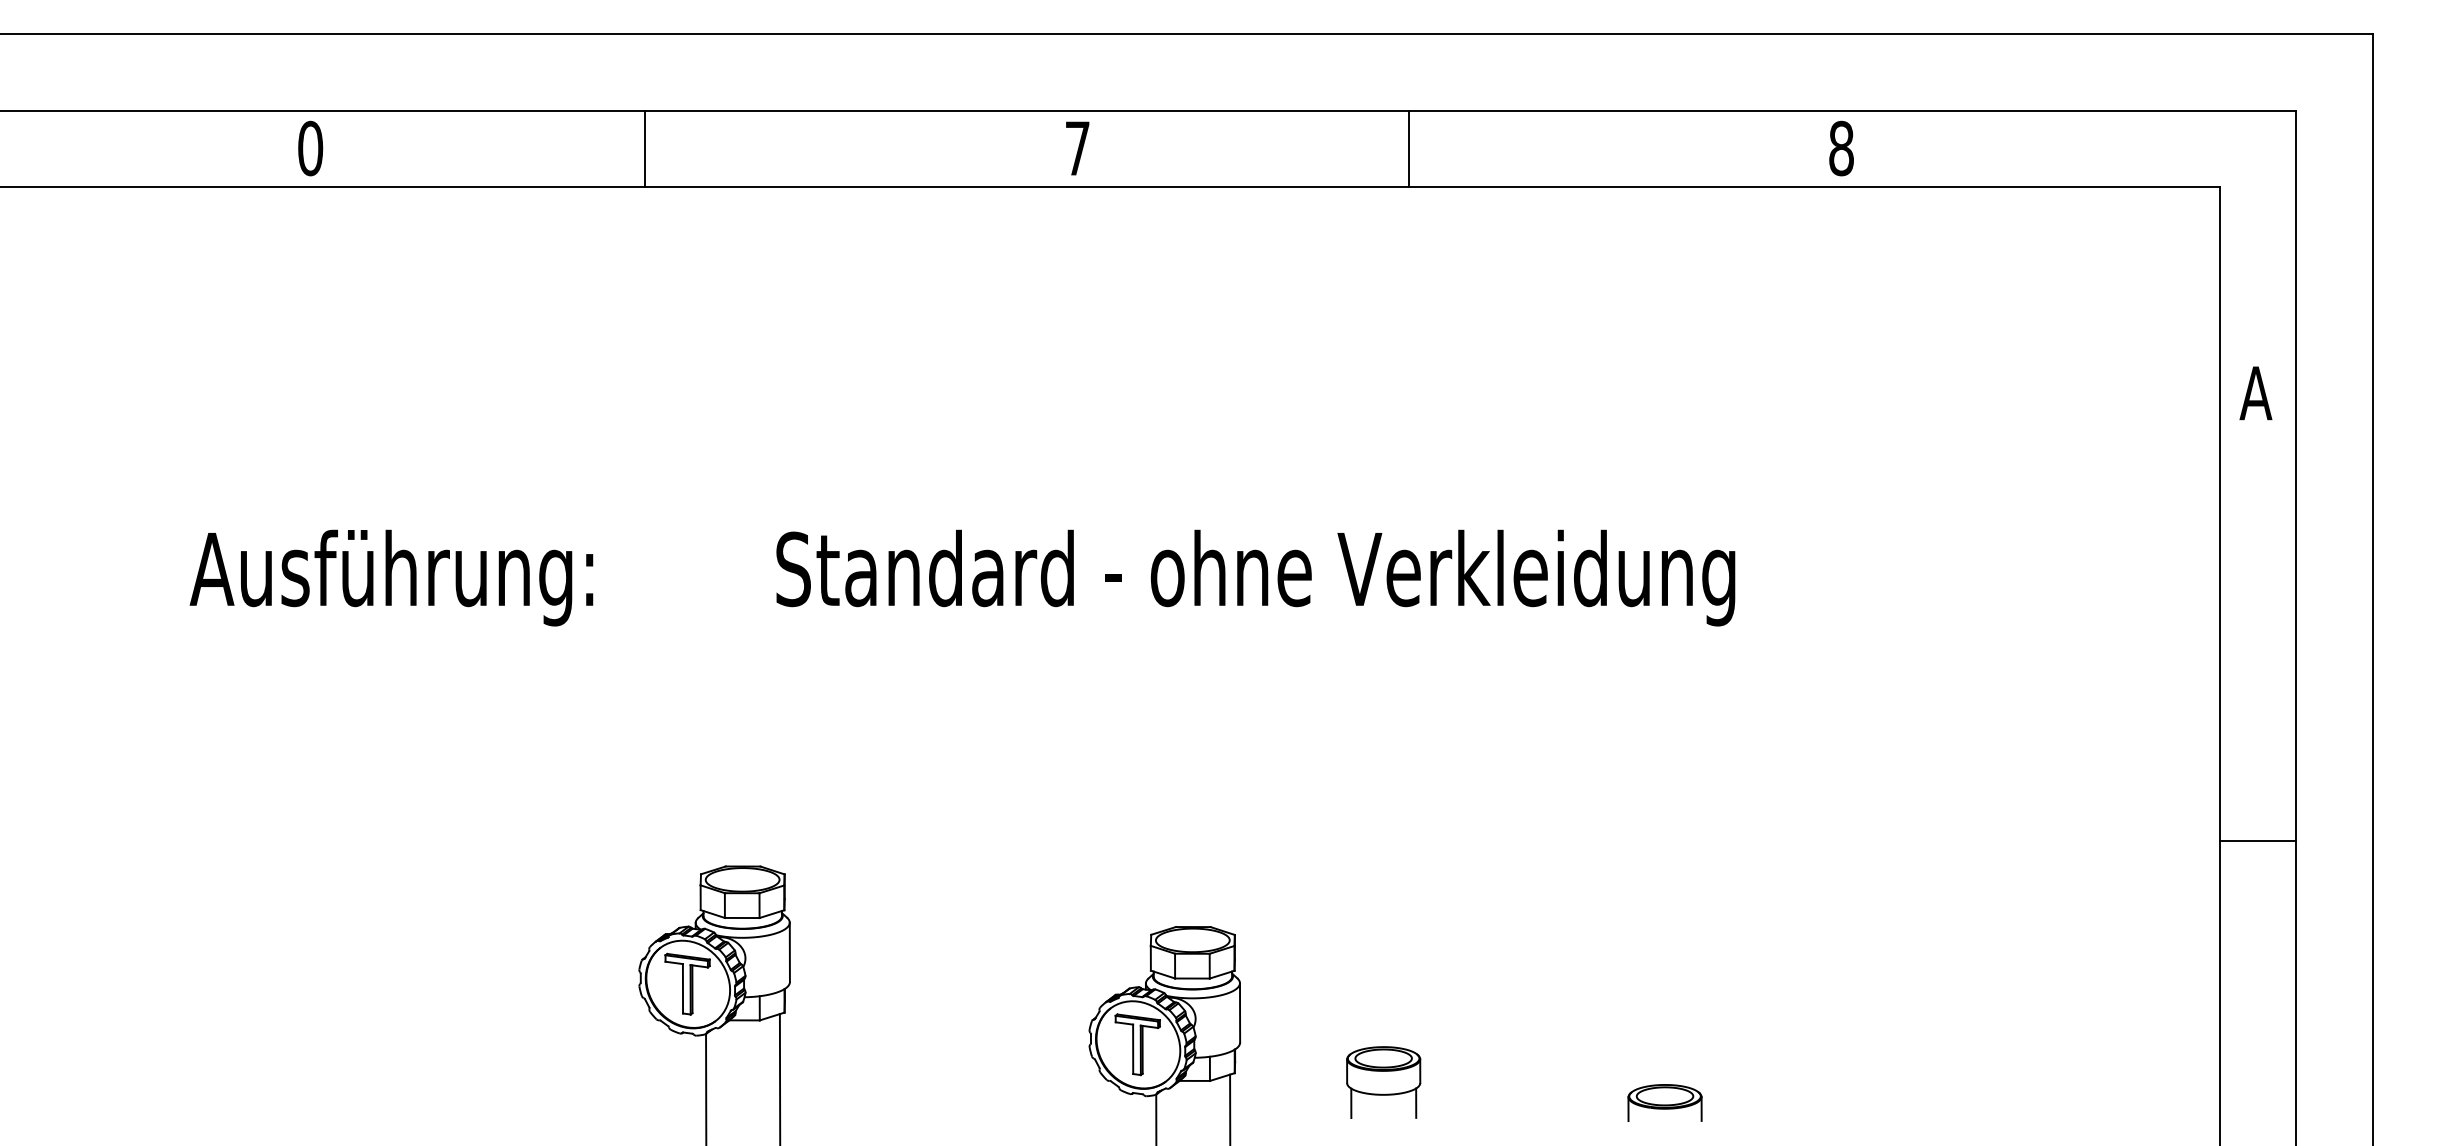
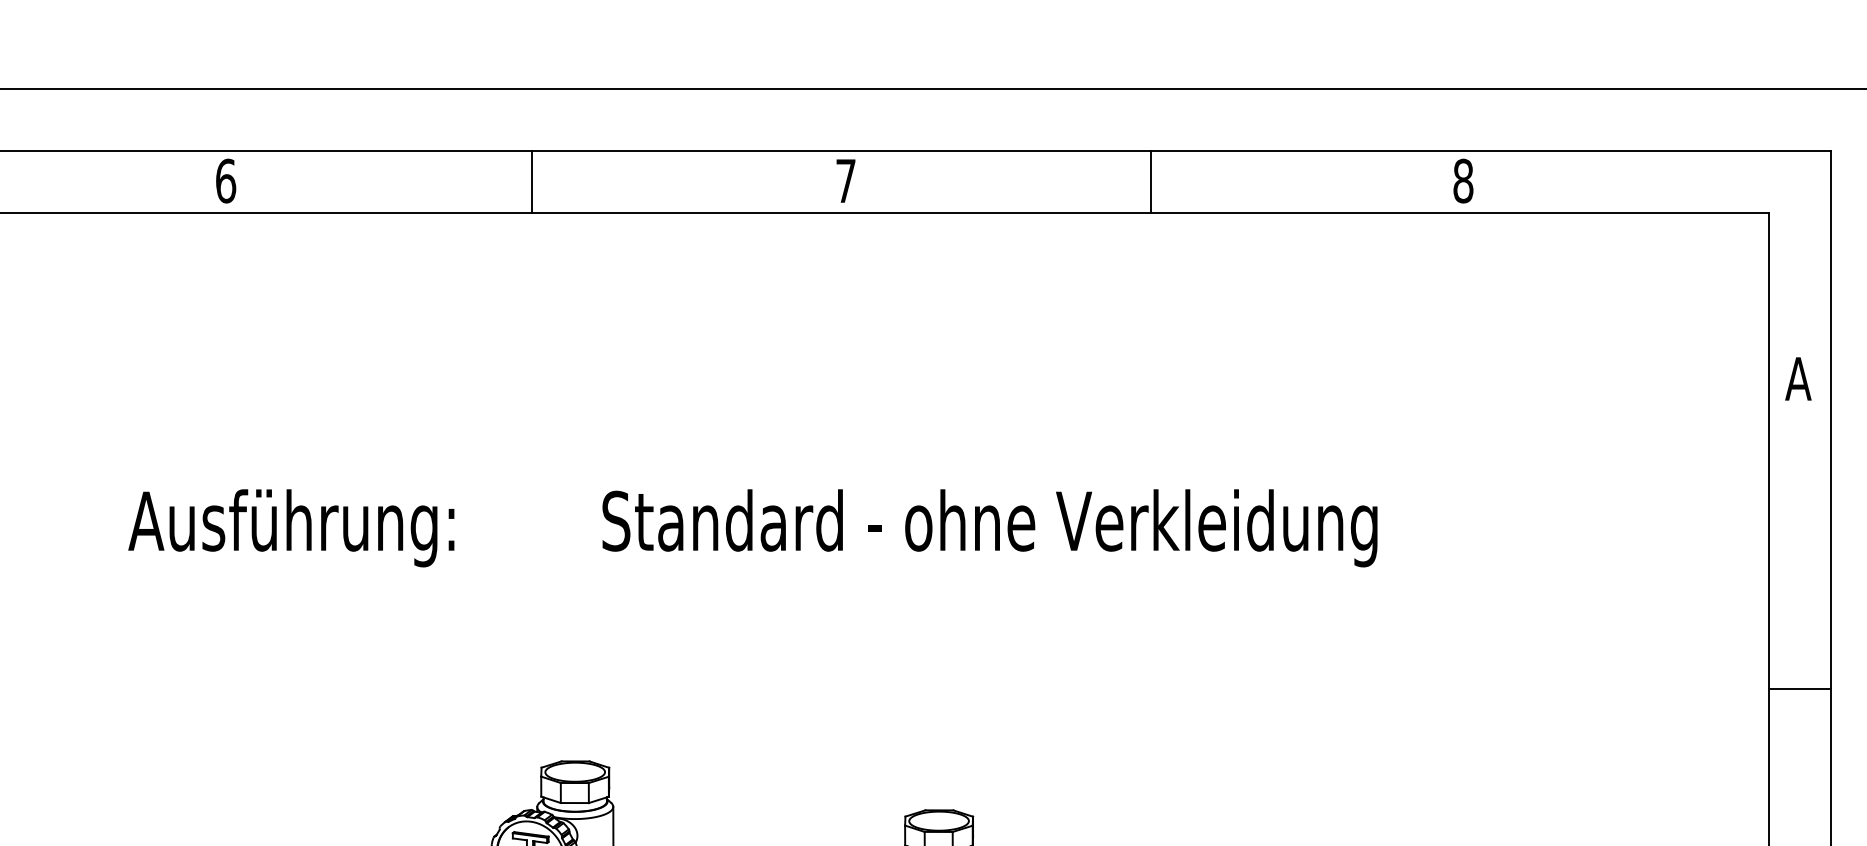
text: (310, 148) -> (225, 181), 0 -> 6
line: (644, 148) -> (532, 181), moved
line: (1408, 148) -> (1150, 181), moved
line: (2257, 841) -> (1799, 688), moved

